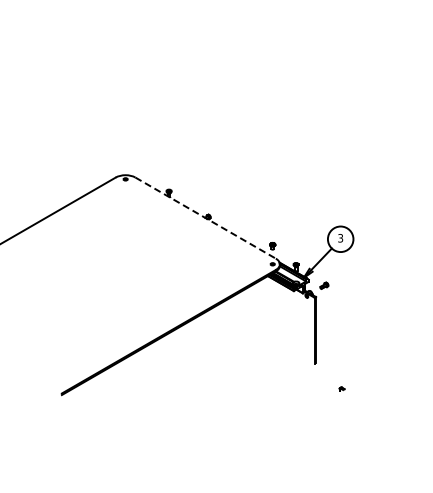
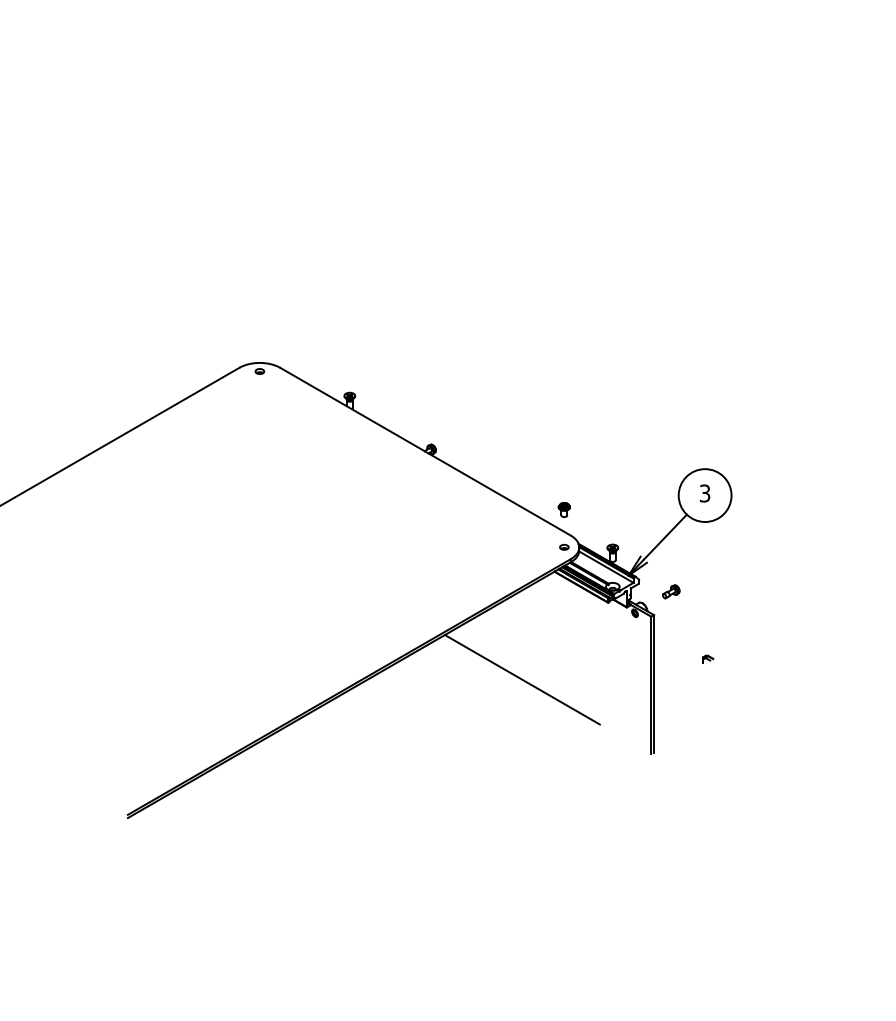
line: (206, 218) -> (427, 452), dashed -> solid
line: (252, 327) -> (522, 678), added
part: (341, 388) -> (706, 657), moved

